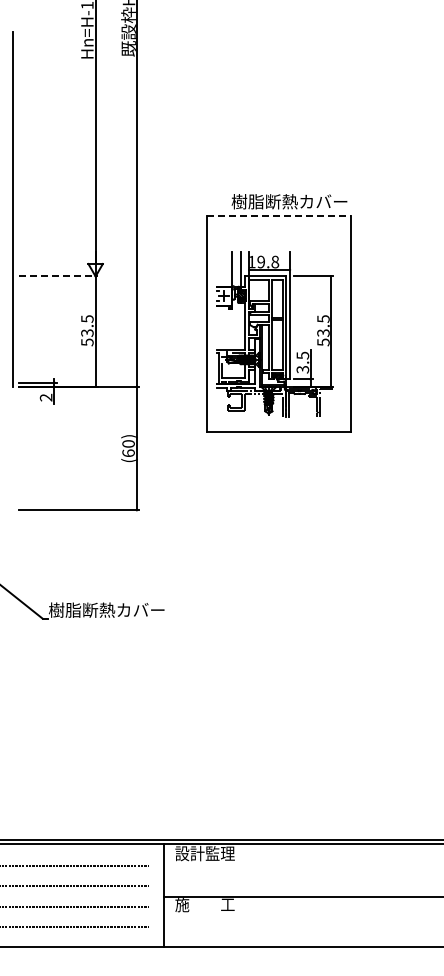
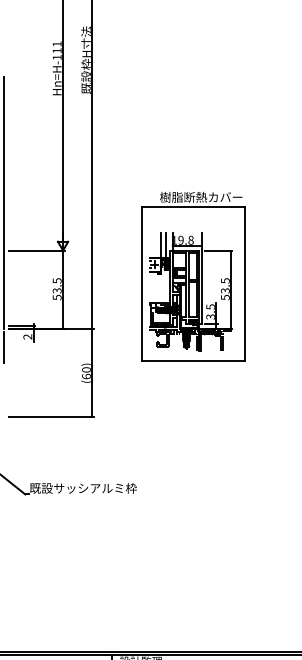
line: (279, 215) -> (194, 207), dashed -> solid
line: (59, 276) -> (37, 250), dashed -> solid
line: (13, 412) -> (4, 347), added
text: (124, 609) -> (83, 487), 樹脂断熱カバー -> 既設サッシアルミ枠

